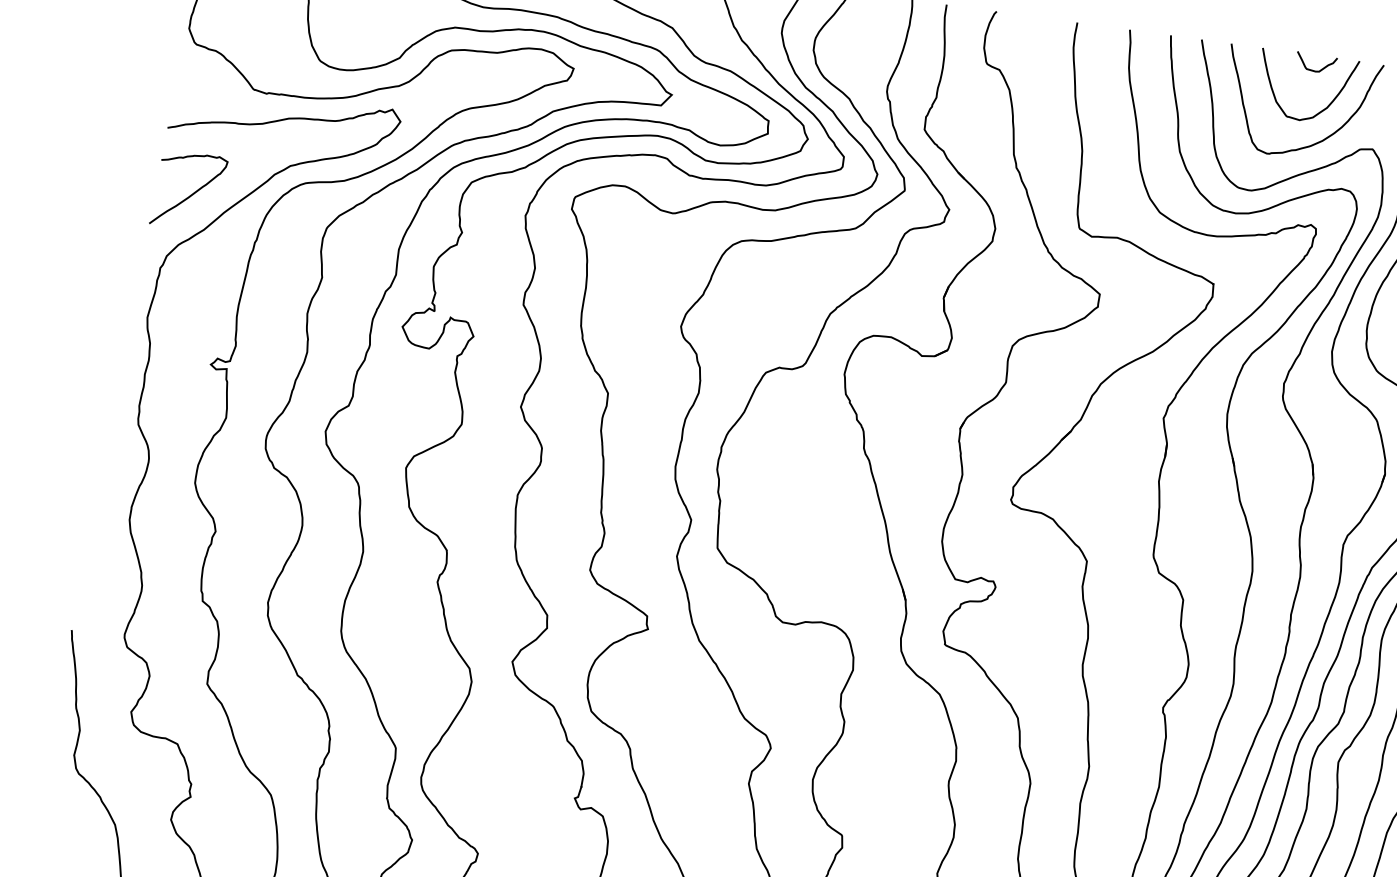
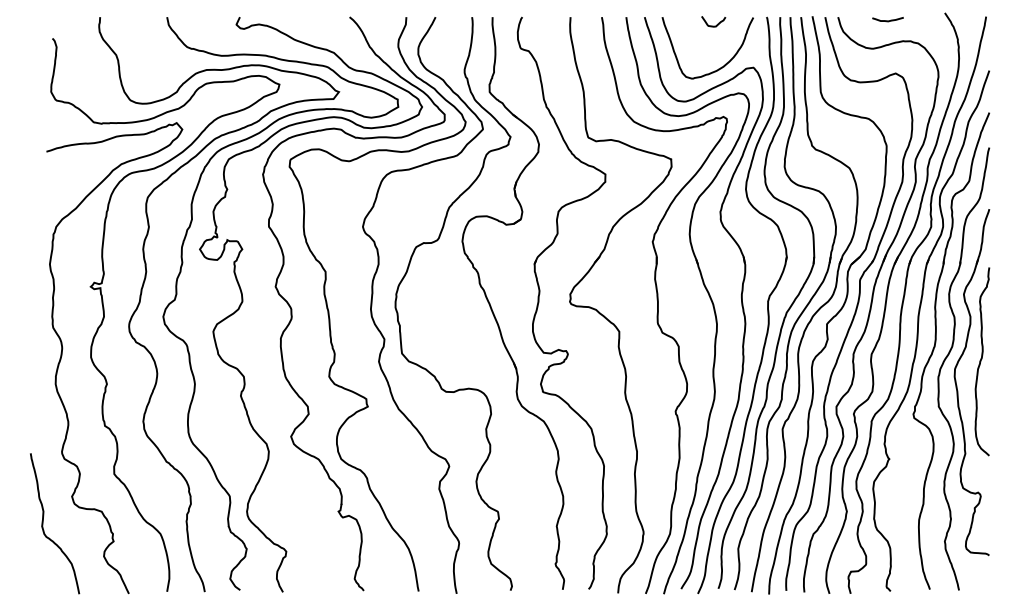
curve: (1321, 109) -> (720, 48), removed
curve: (192, 192) -> (66, 187), removed

